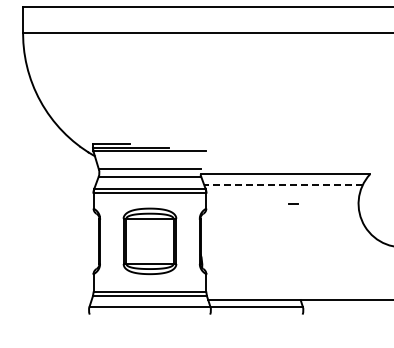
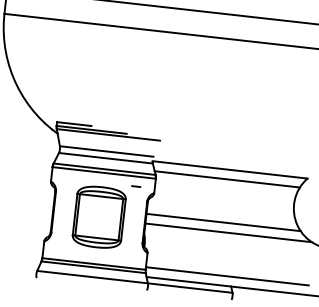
line: (283, 184) -> (227, 178), dashed -> solid
line: (293, 203) -> (136, 186), moved
line: (284, 231) -> (223, 222), added
line: (291, 242) -> (228, 232), added
line: (295, 289) -> (227, 276), added

